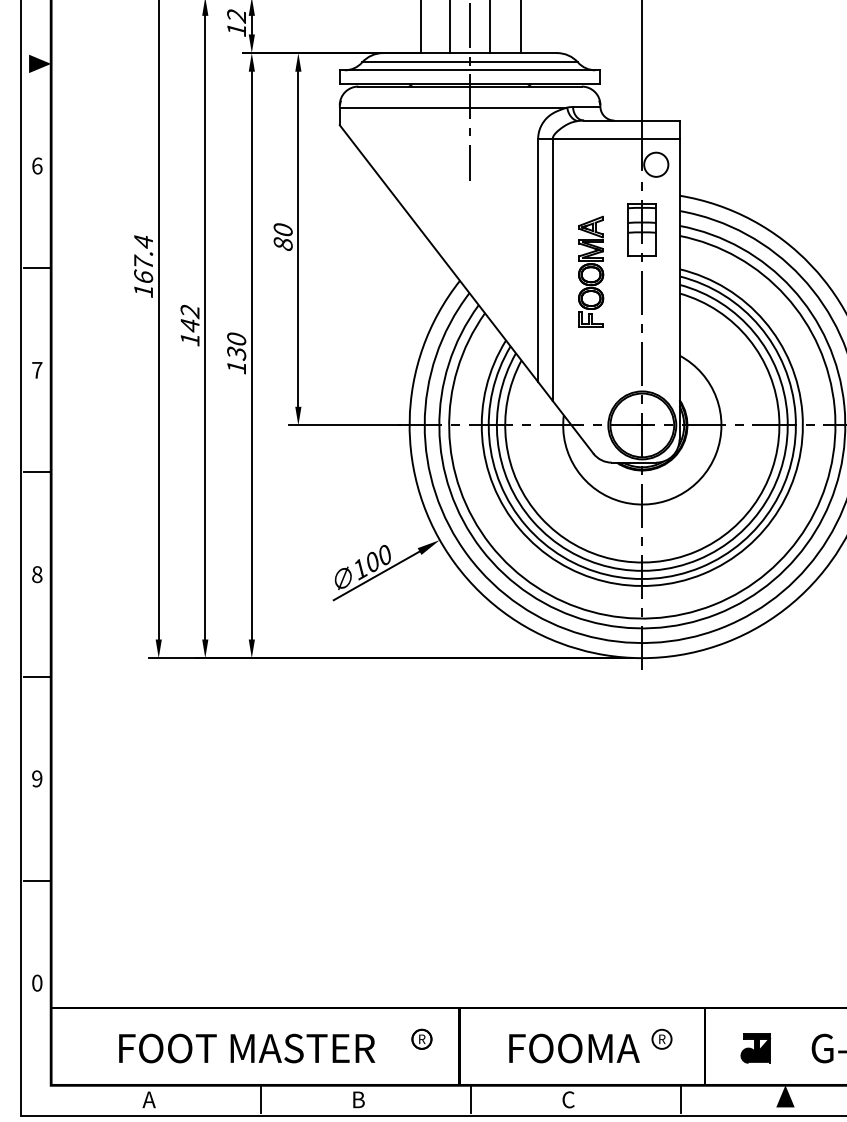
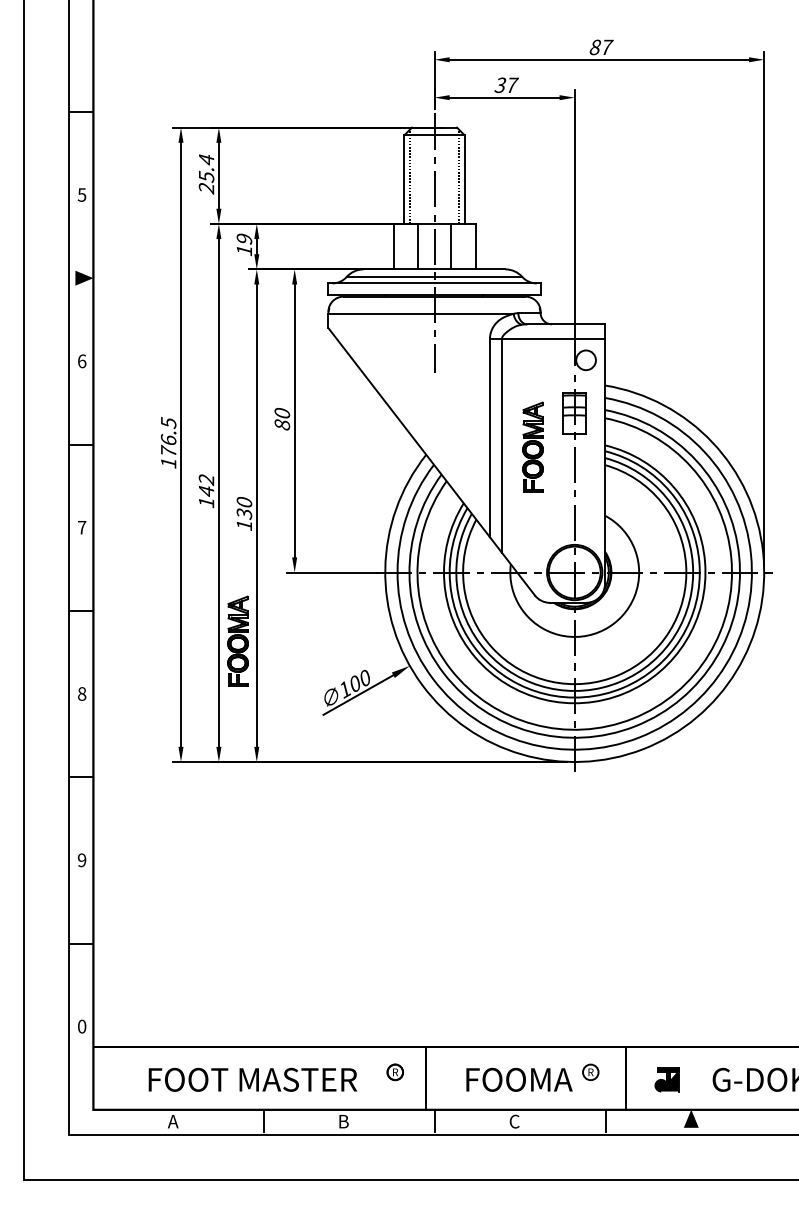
text: (236, 16) -> (244, 239), 12 -> 19
text: (143, 258) -> (168, 436), 167.4 -> 176.5
part: (228, 508) -> (237, 640), added

